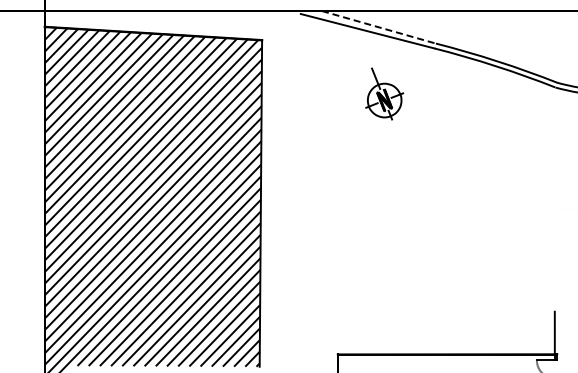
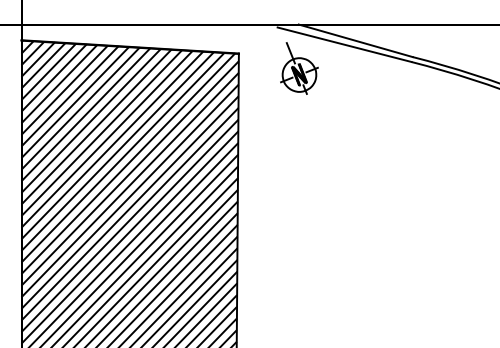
line: (379, 27) -> (356, 40), dashed -> solid
part: (384, 93) -> (299, 67), moved

